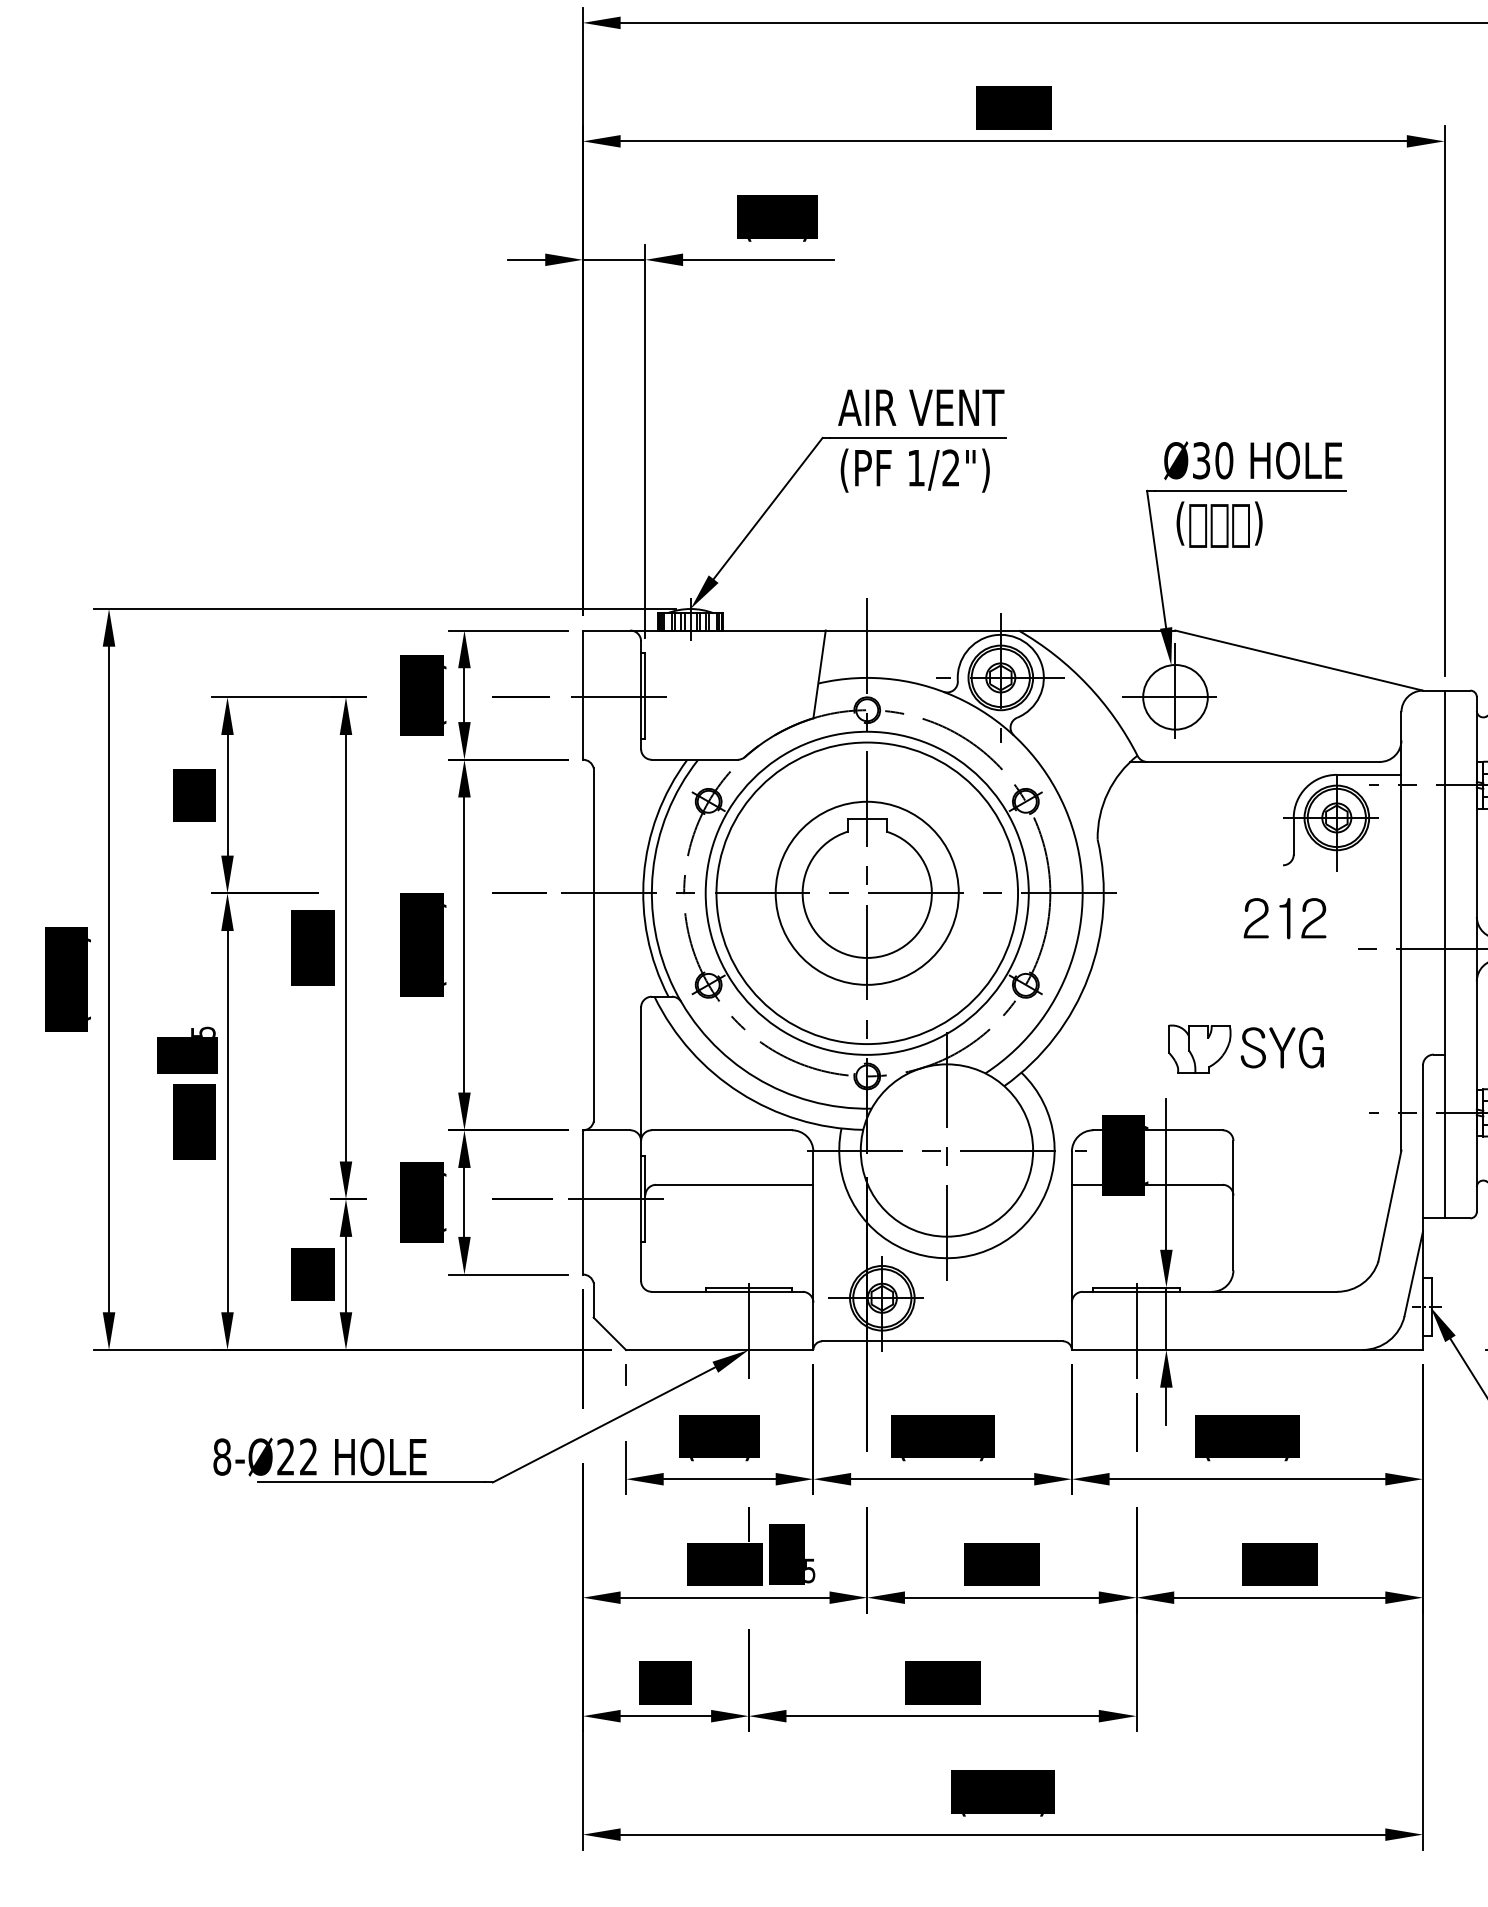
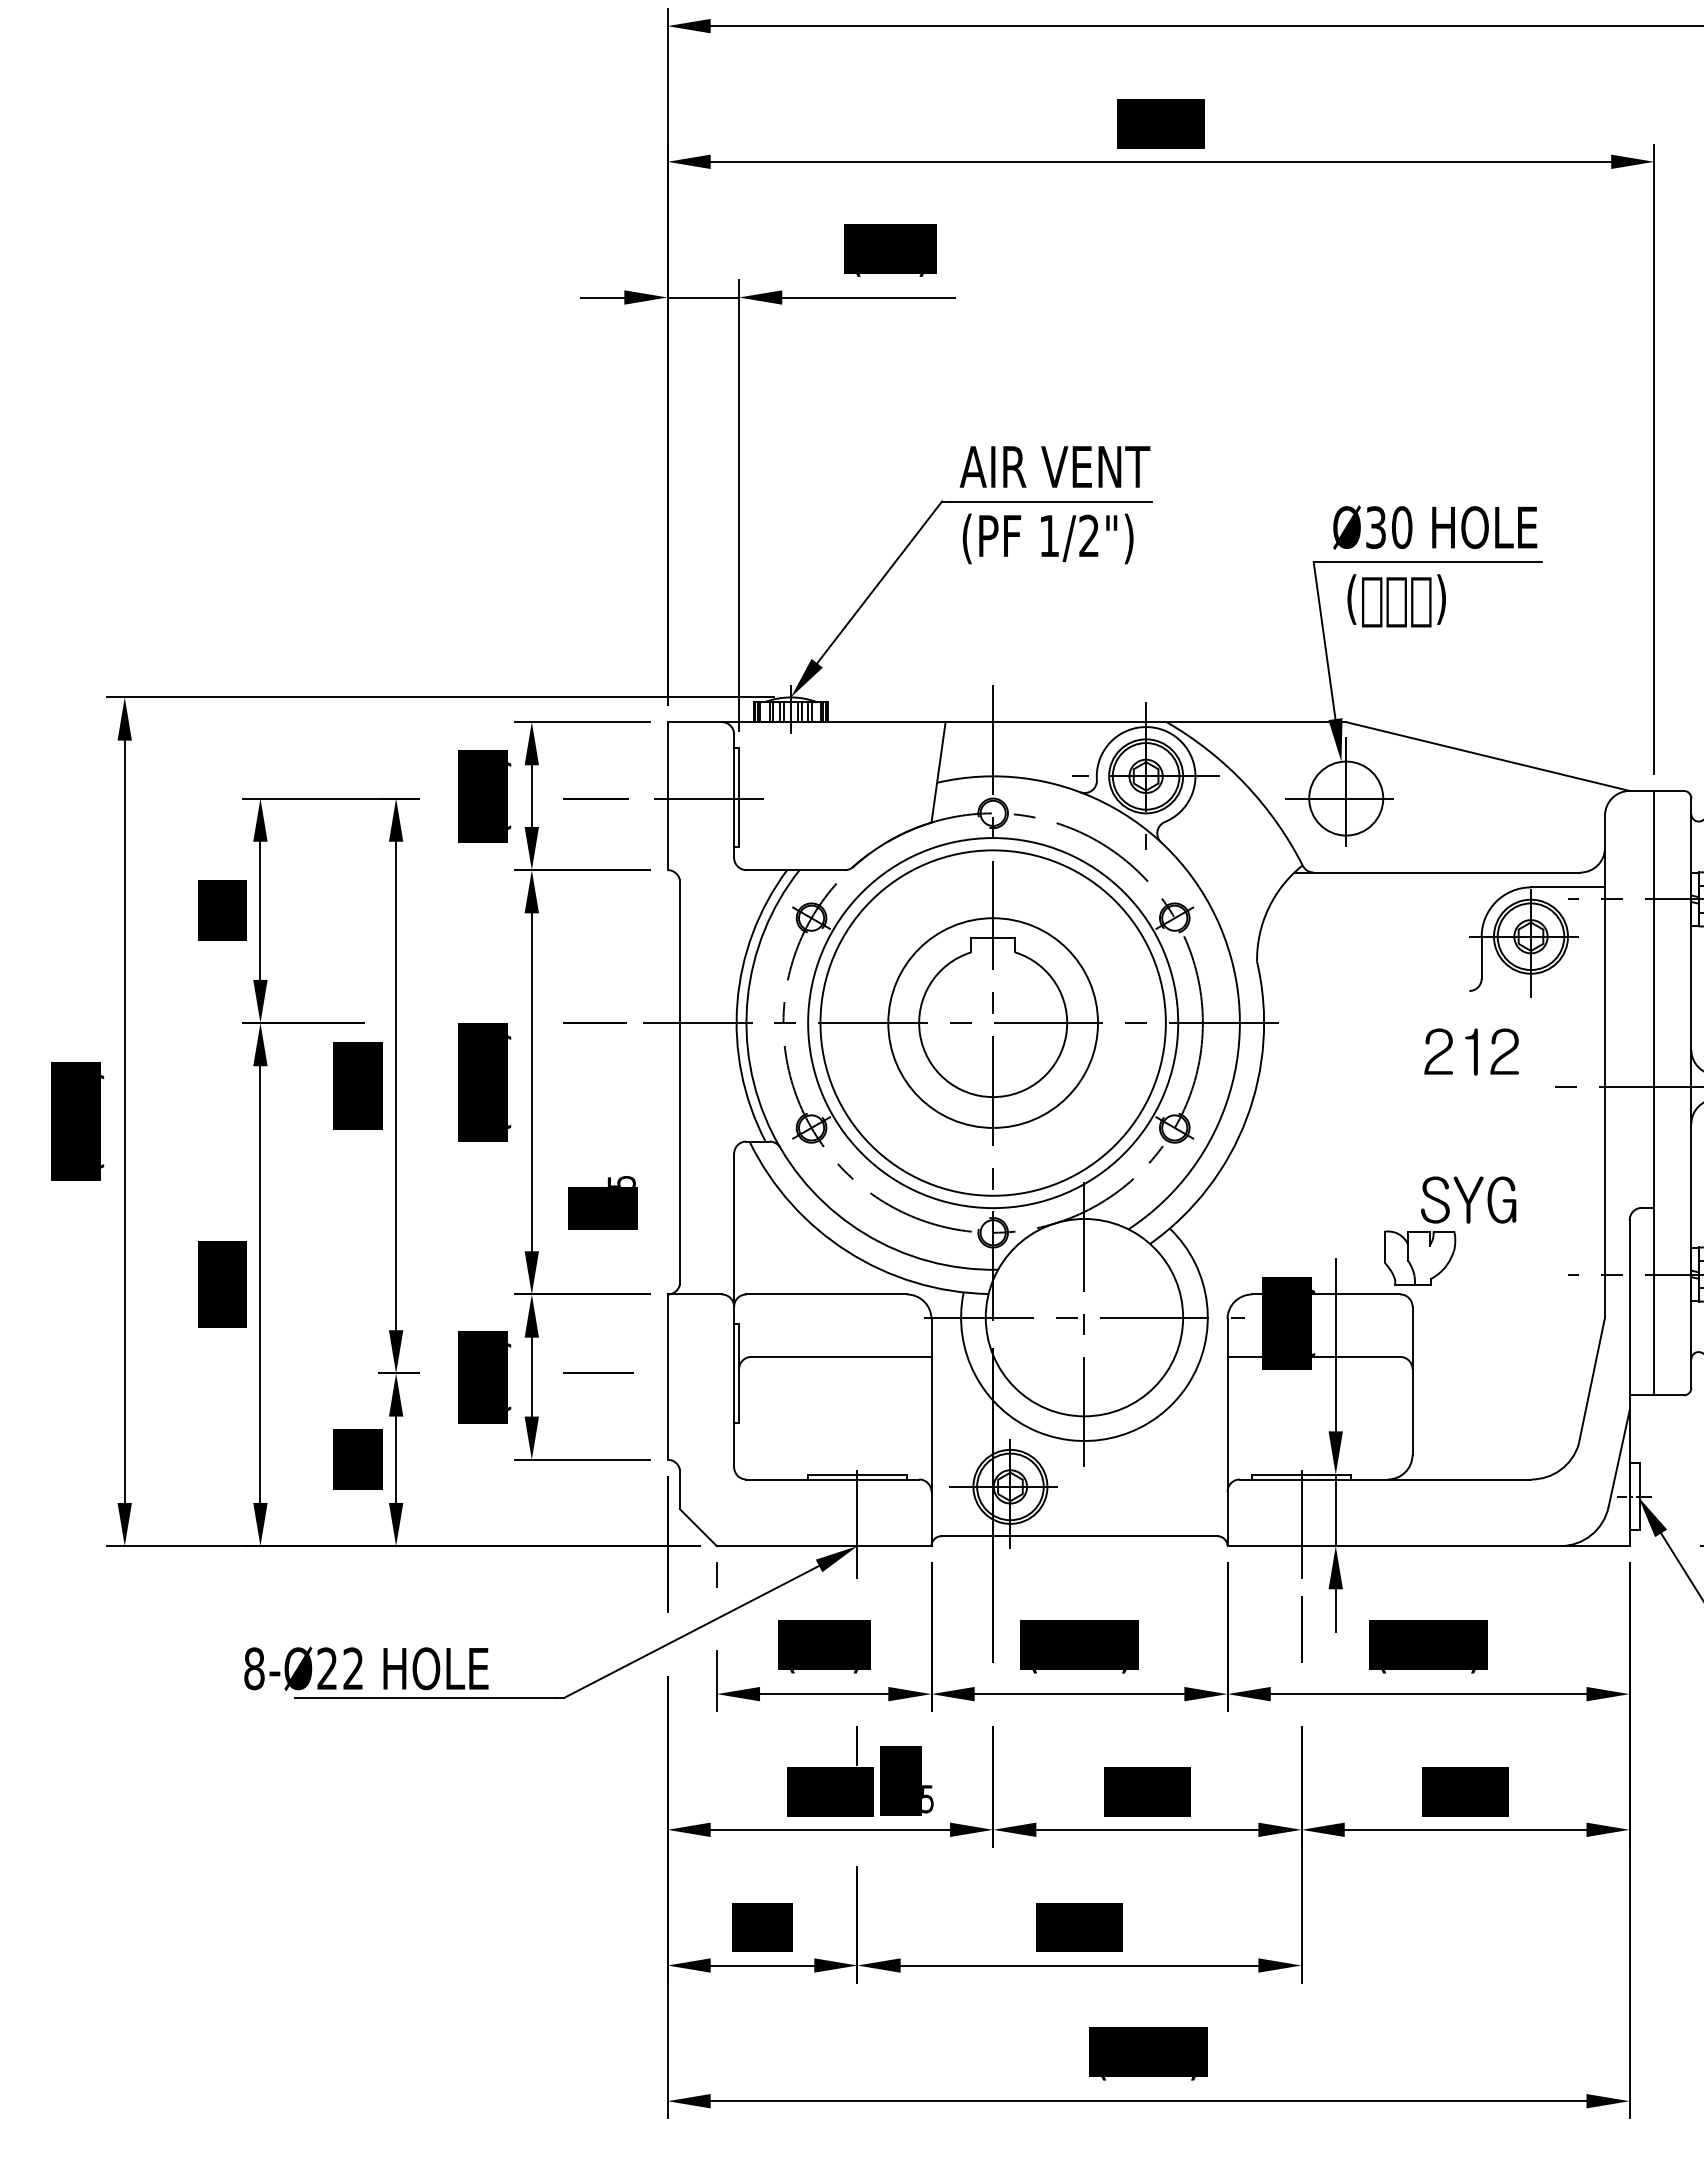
part: (1200, 1048) -> (1420, 1257), moved
text: (186, 1049) -> (602, 1202), moved
line: (615, 1199) -> (704, 1373), removed

